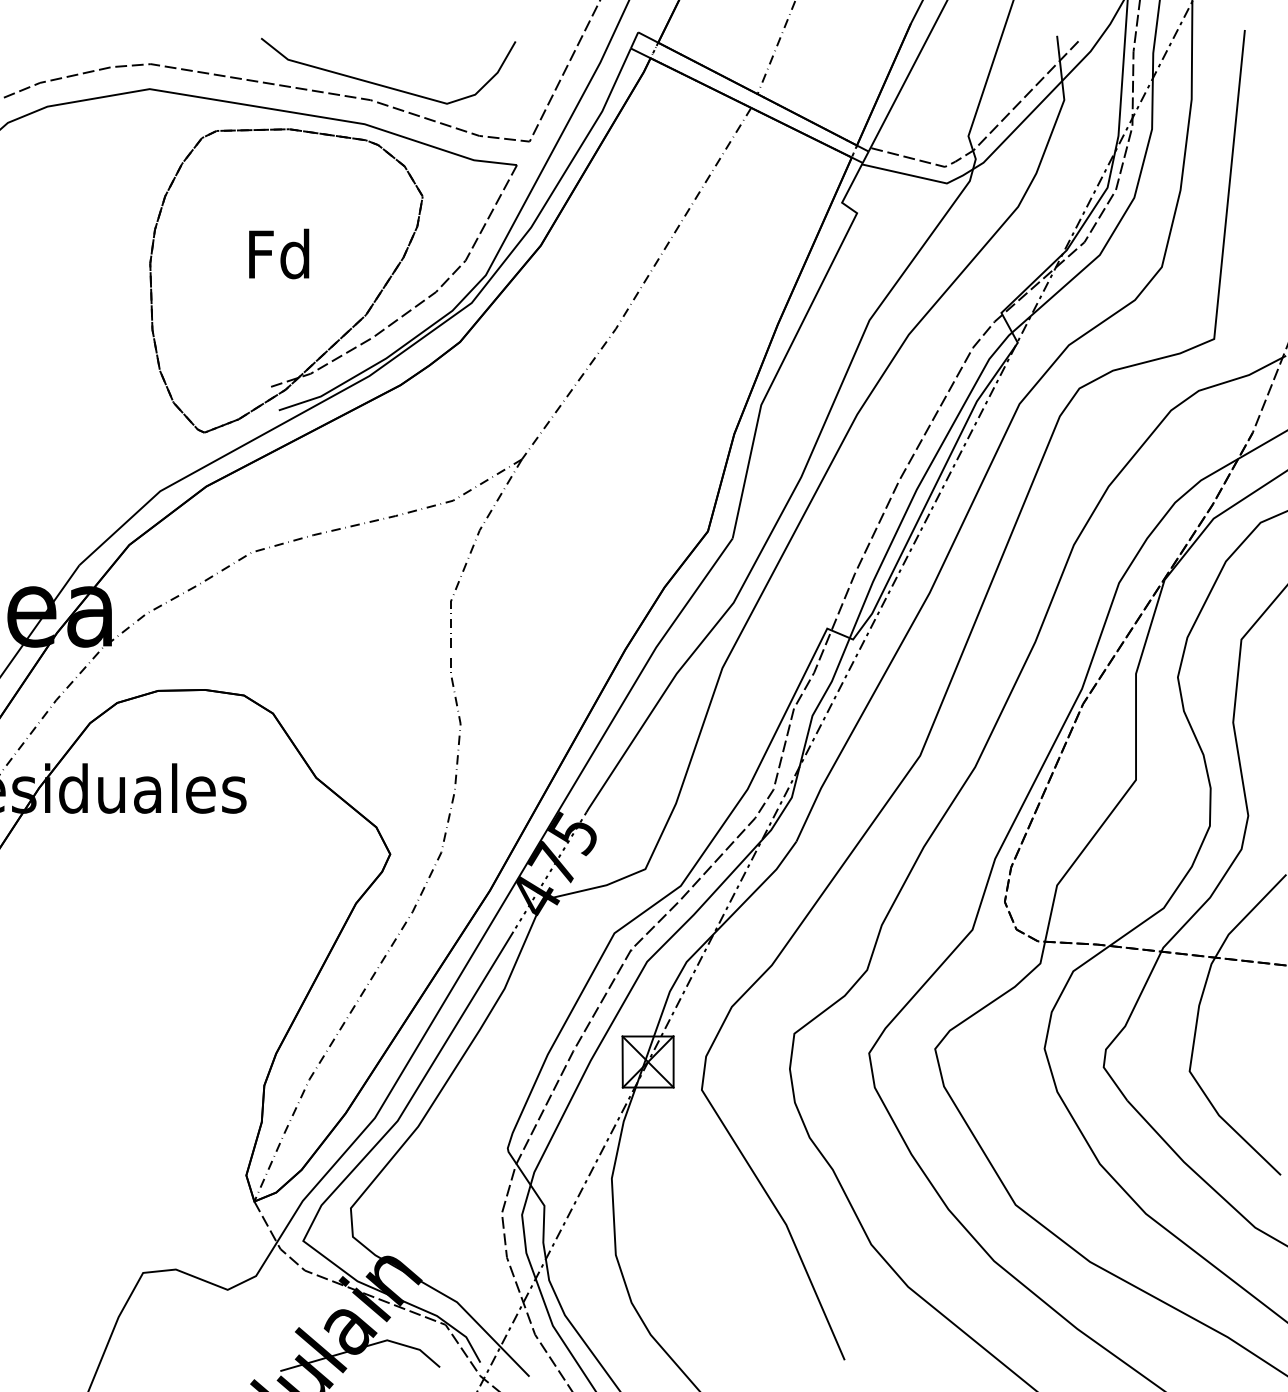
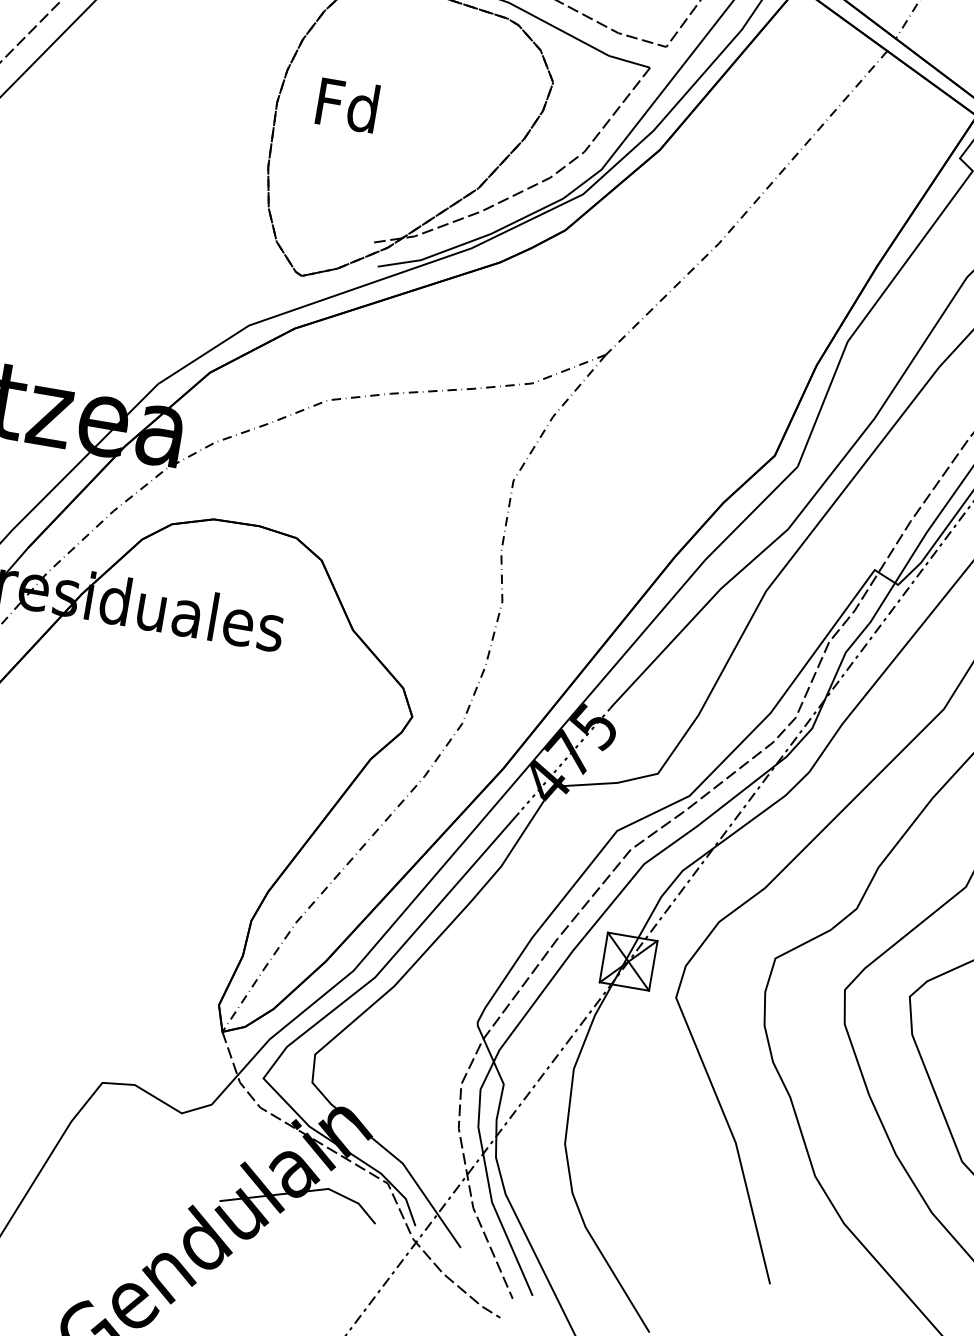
text: (279, 253) -> (348, 104), moved

